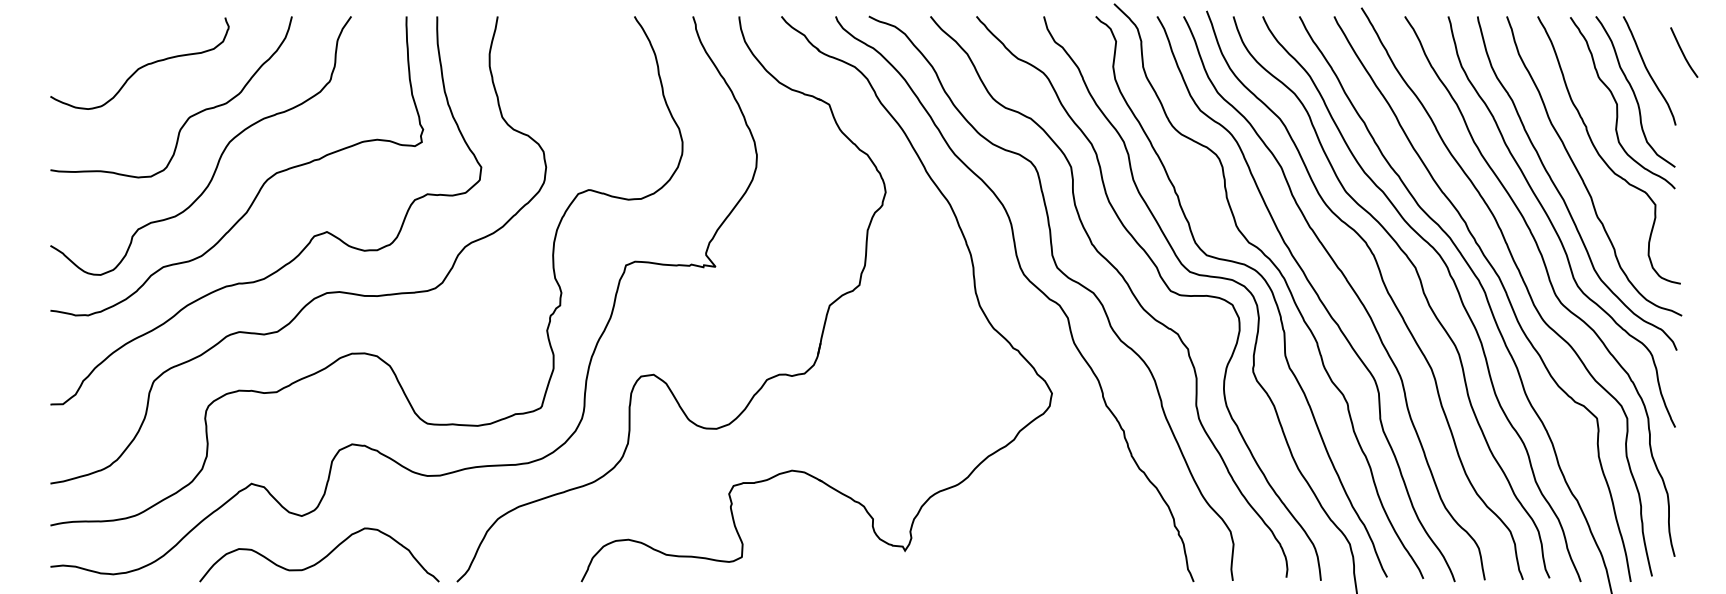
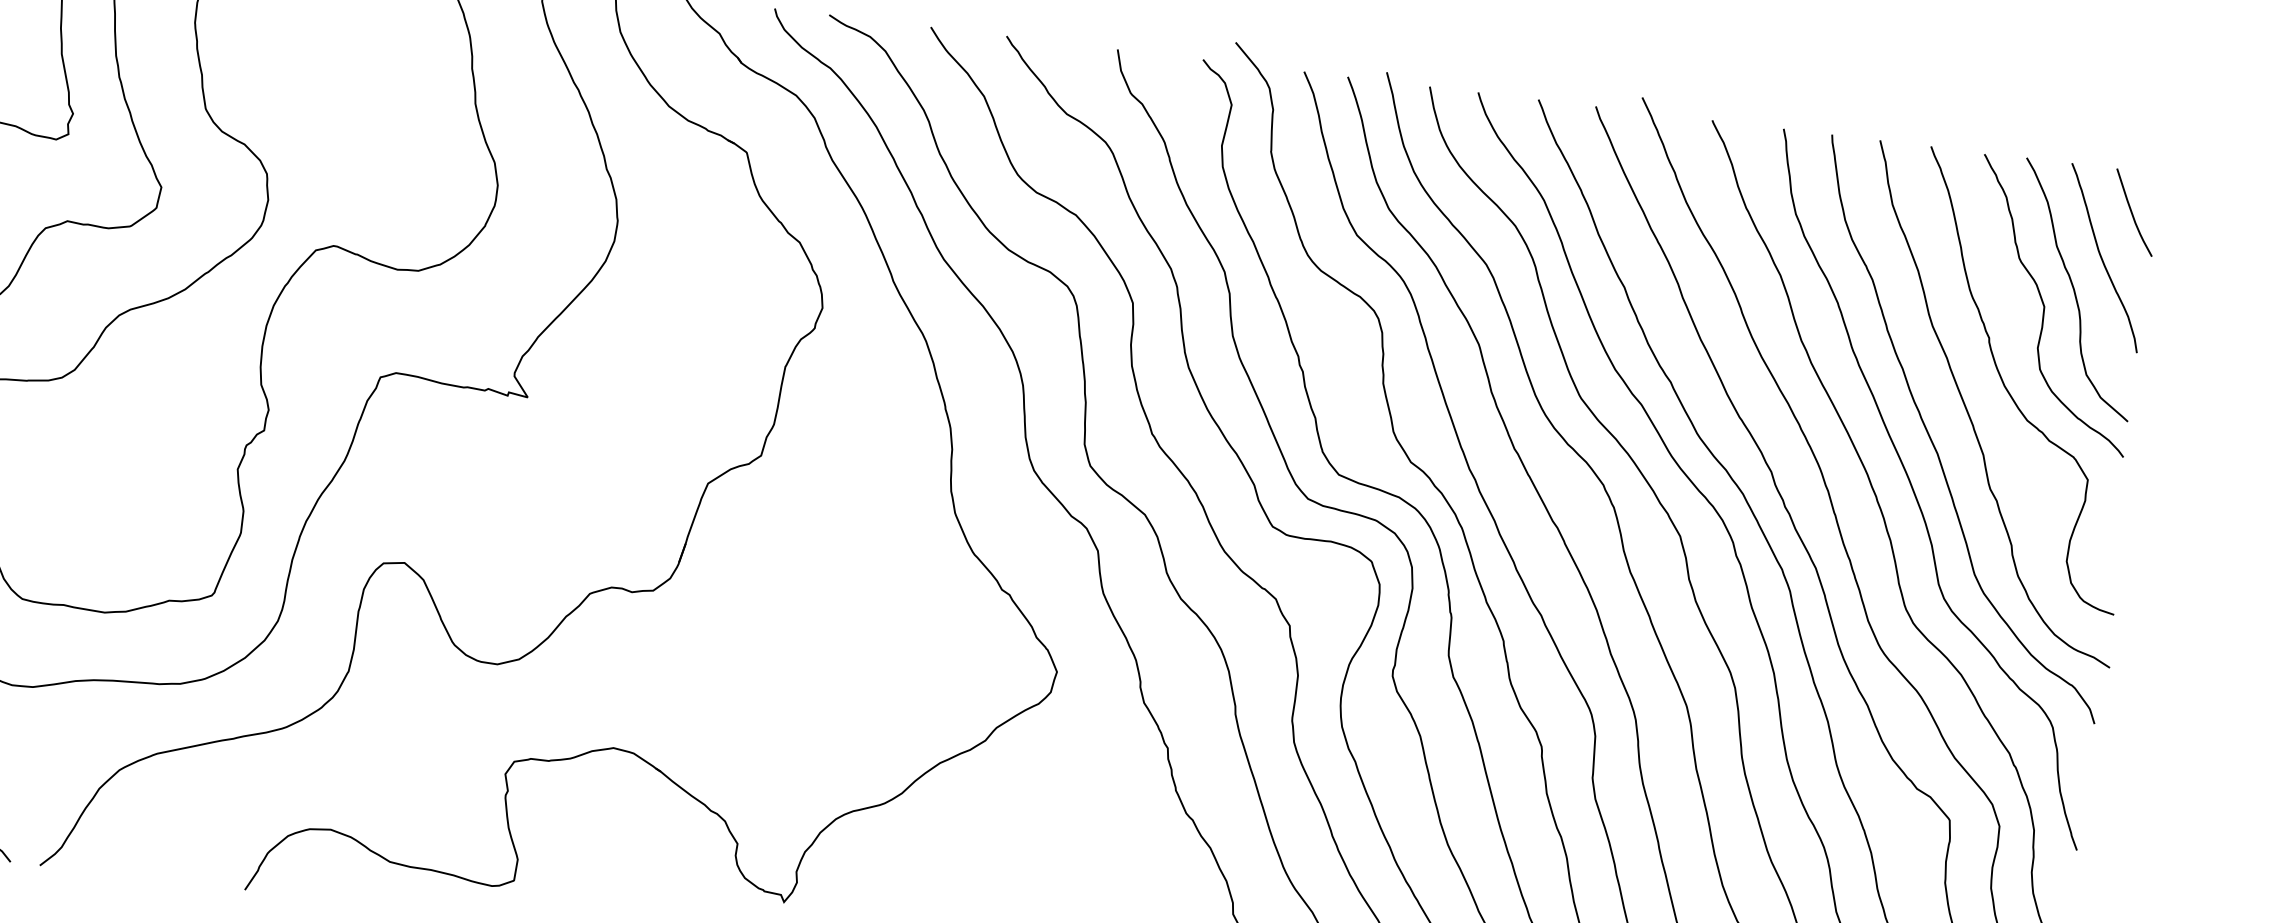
curve: (1683, 52) -> (2133, 212), moved

